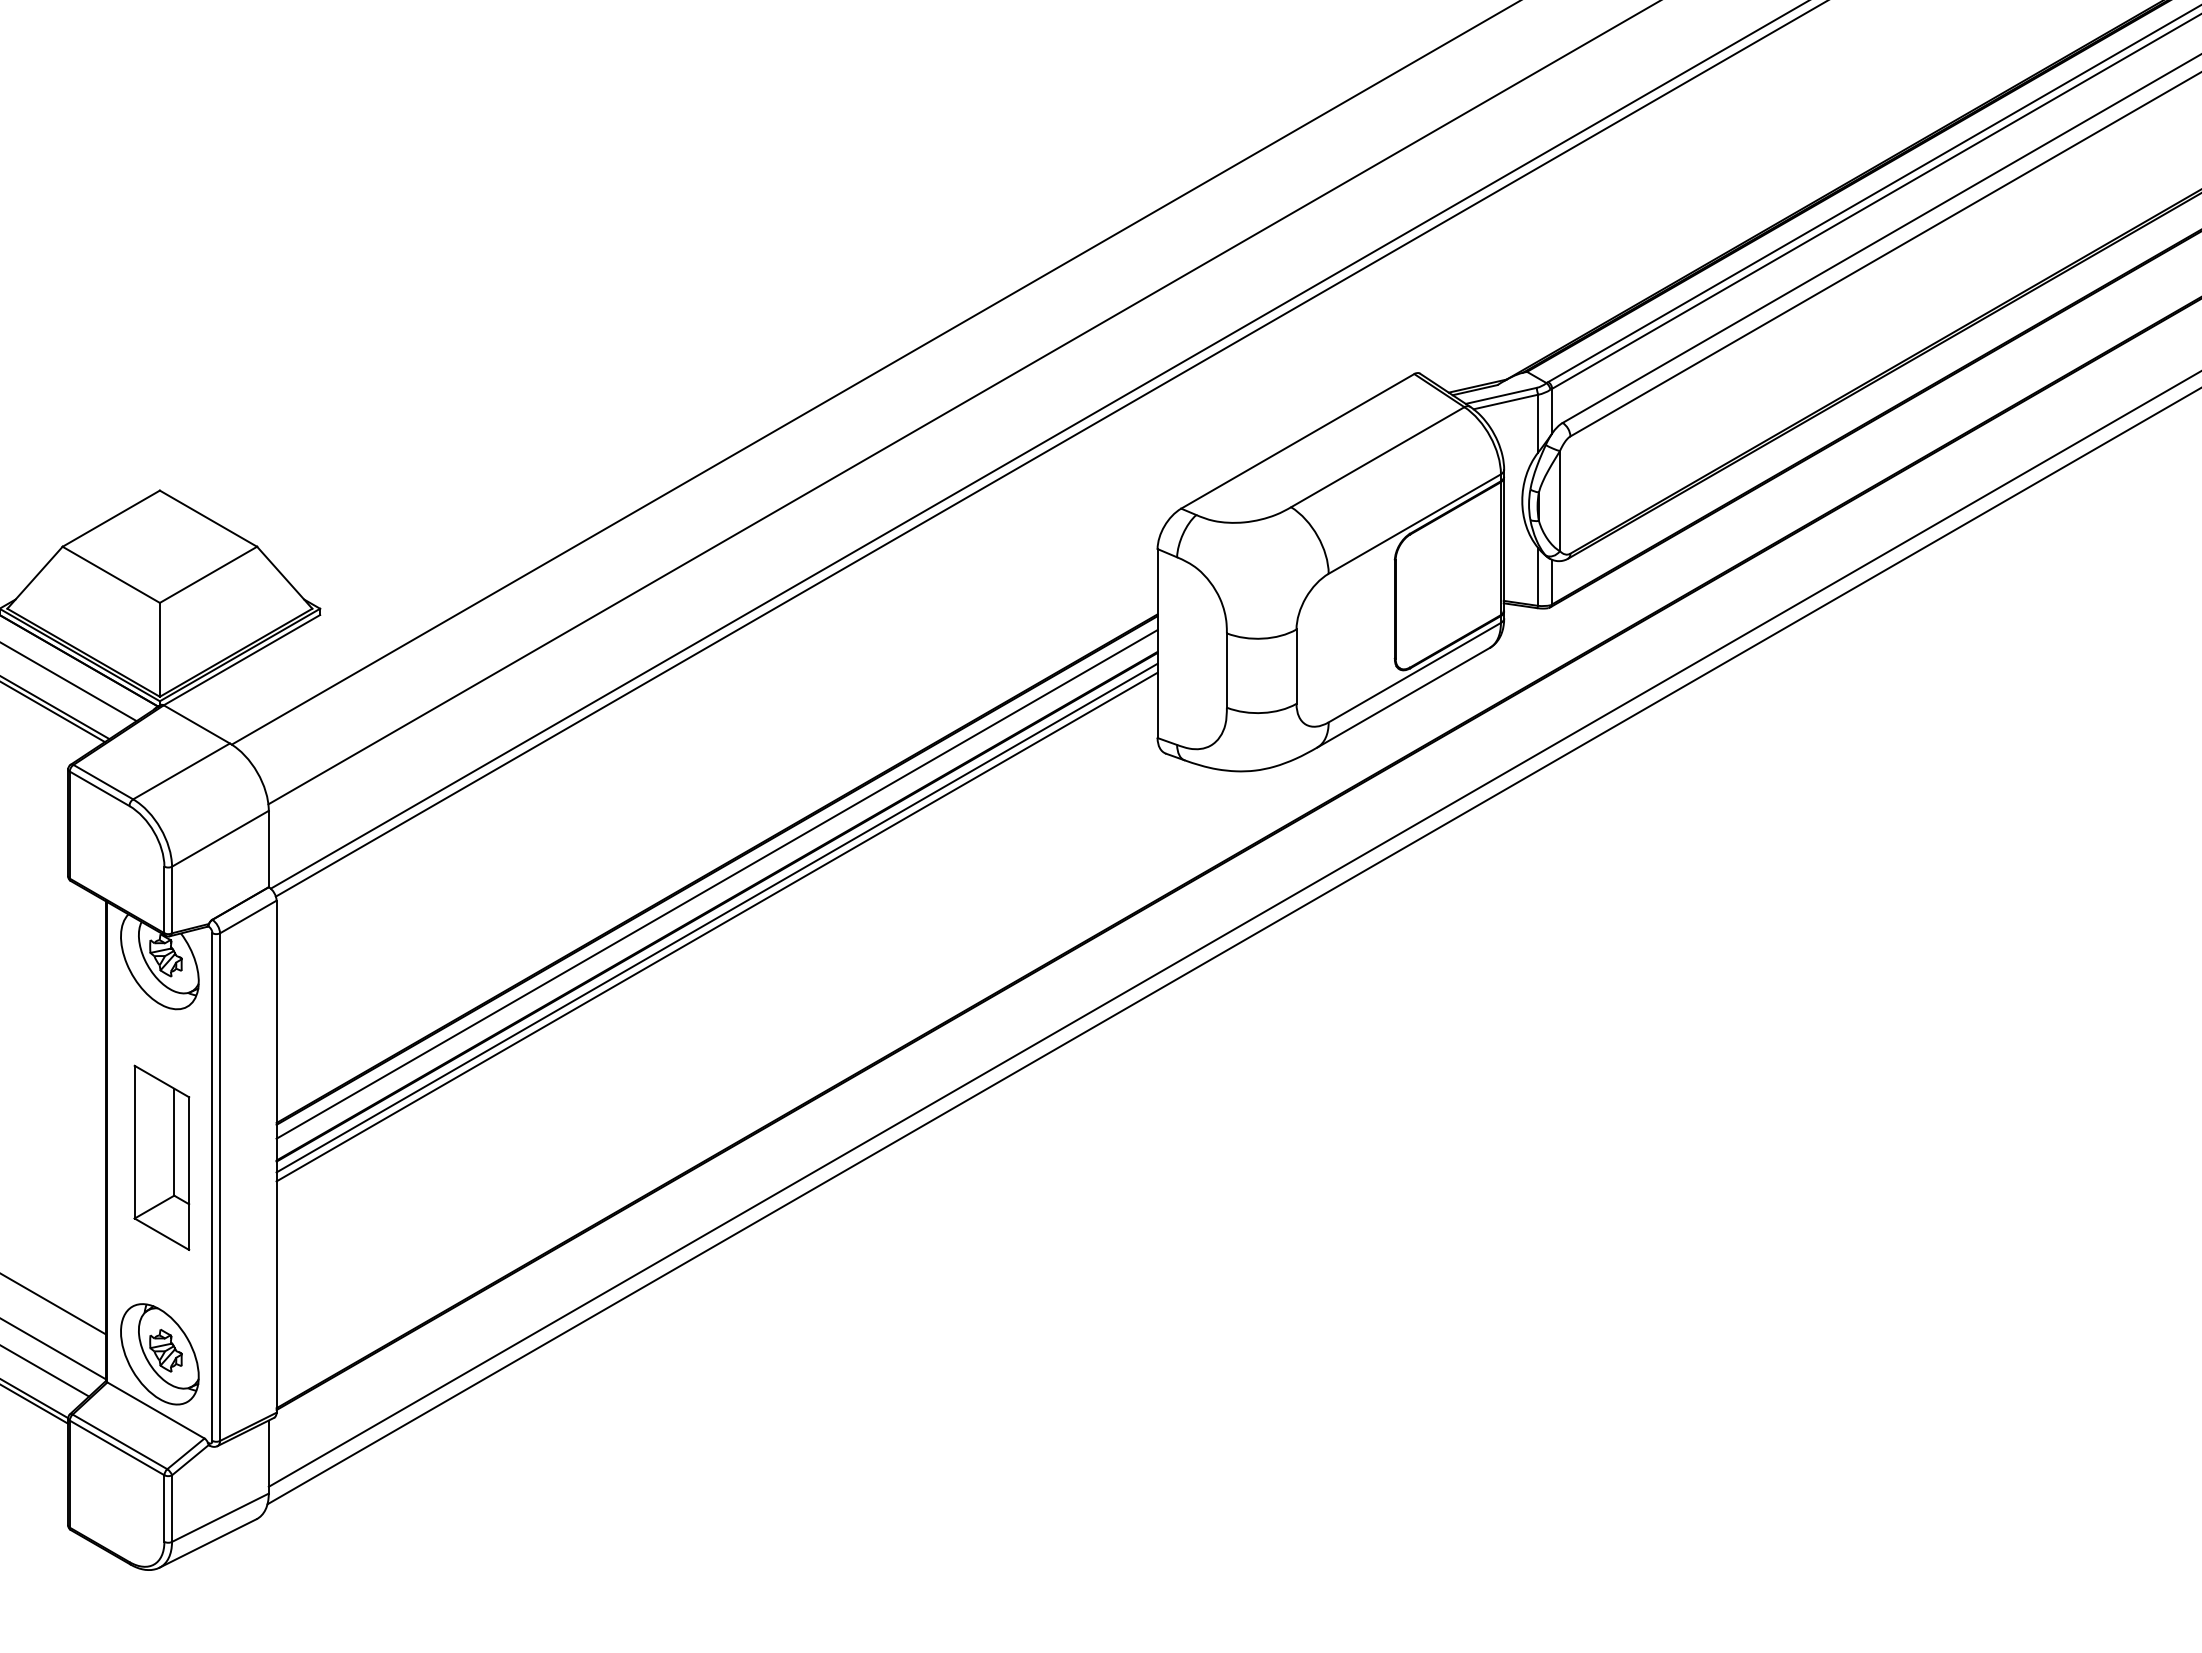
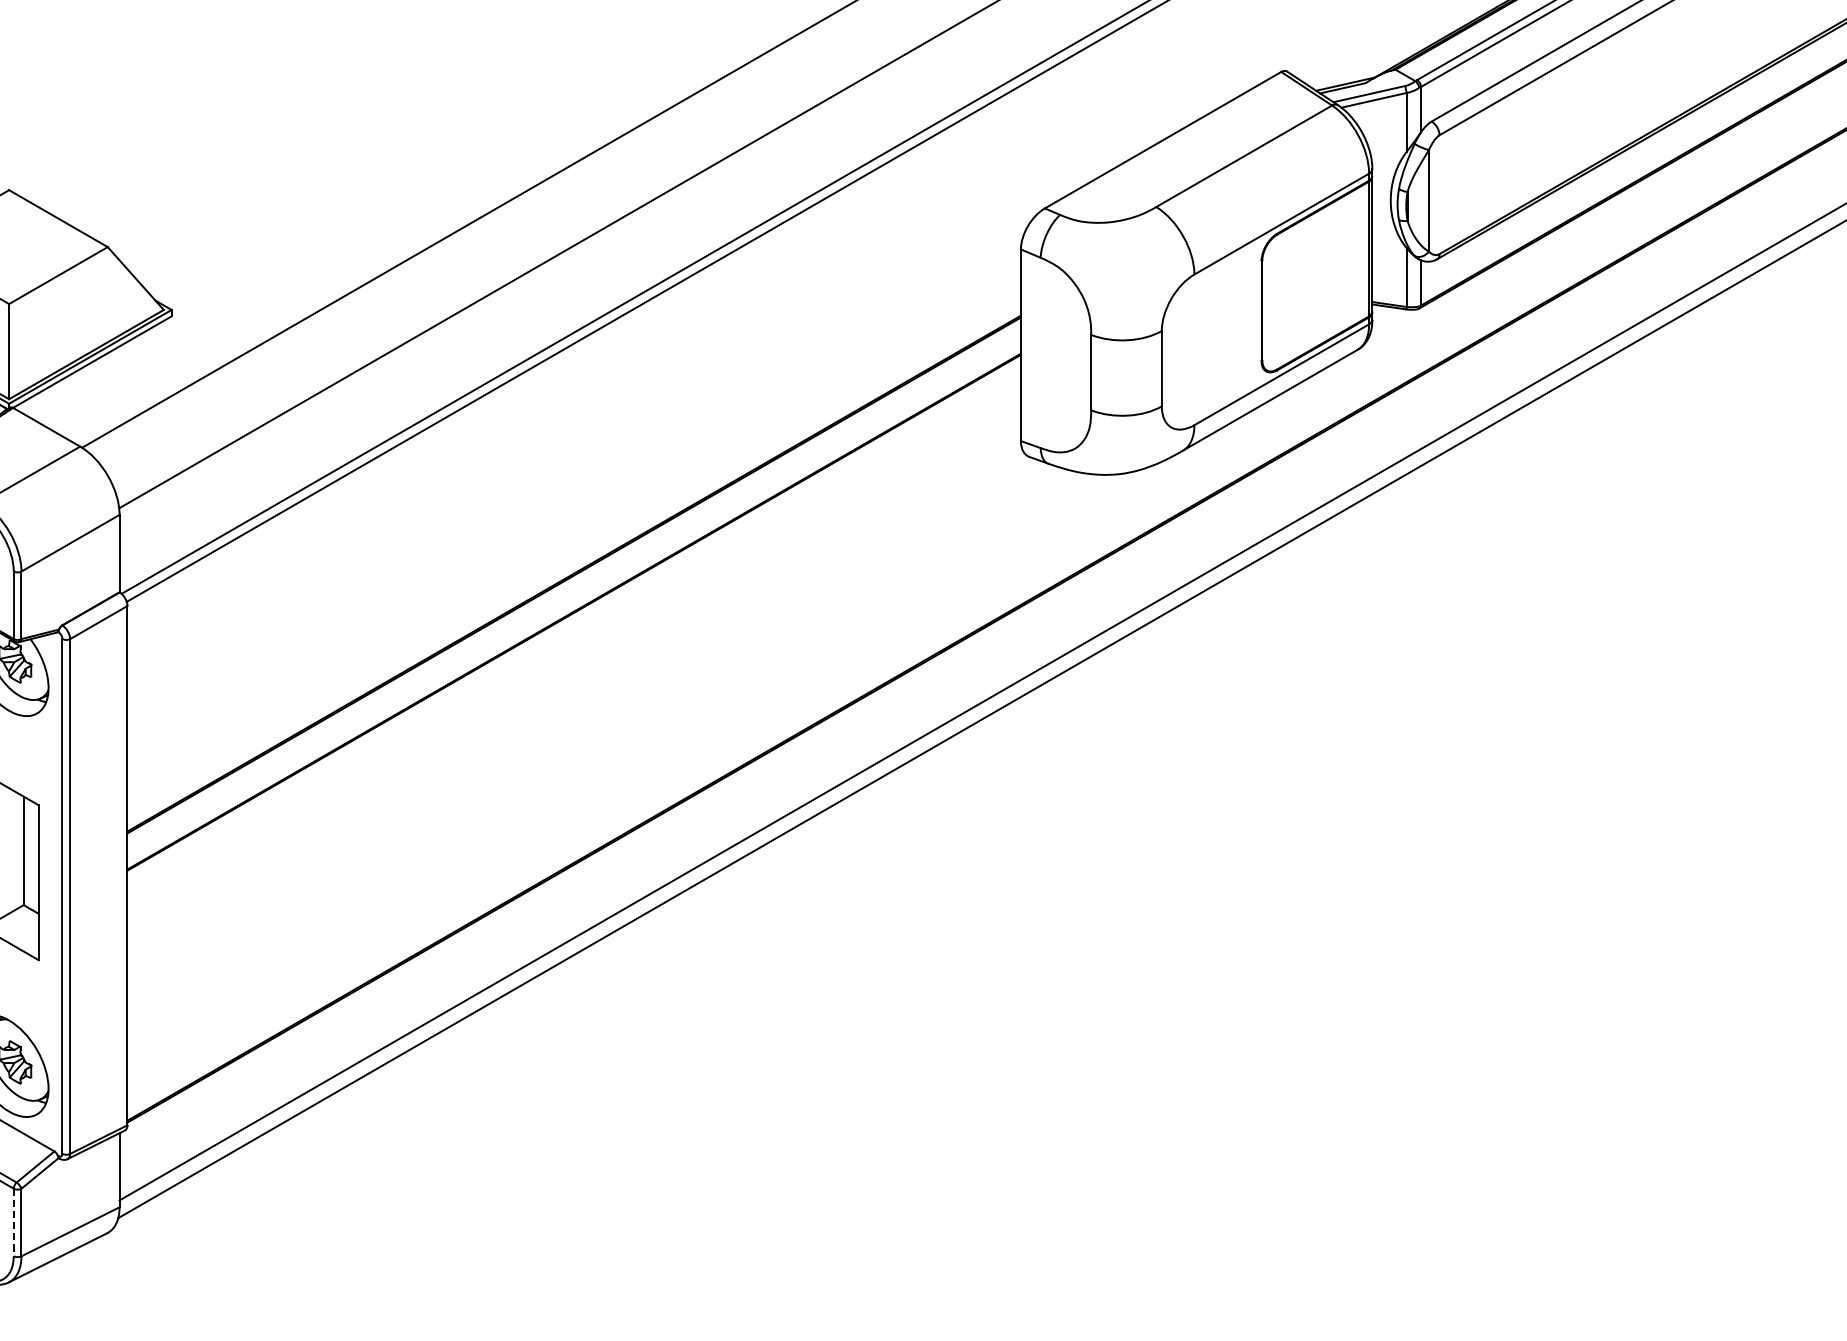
line: (716, 884) -> (573, 589), removed
line: (716, 917) -> (573, 623), removed
line: (716, 926) -> (573, 632), removed
line: (164, 1509) -> (13, 1223), solid -> dashed

